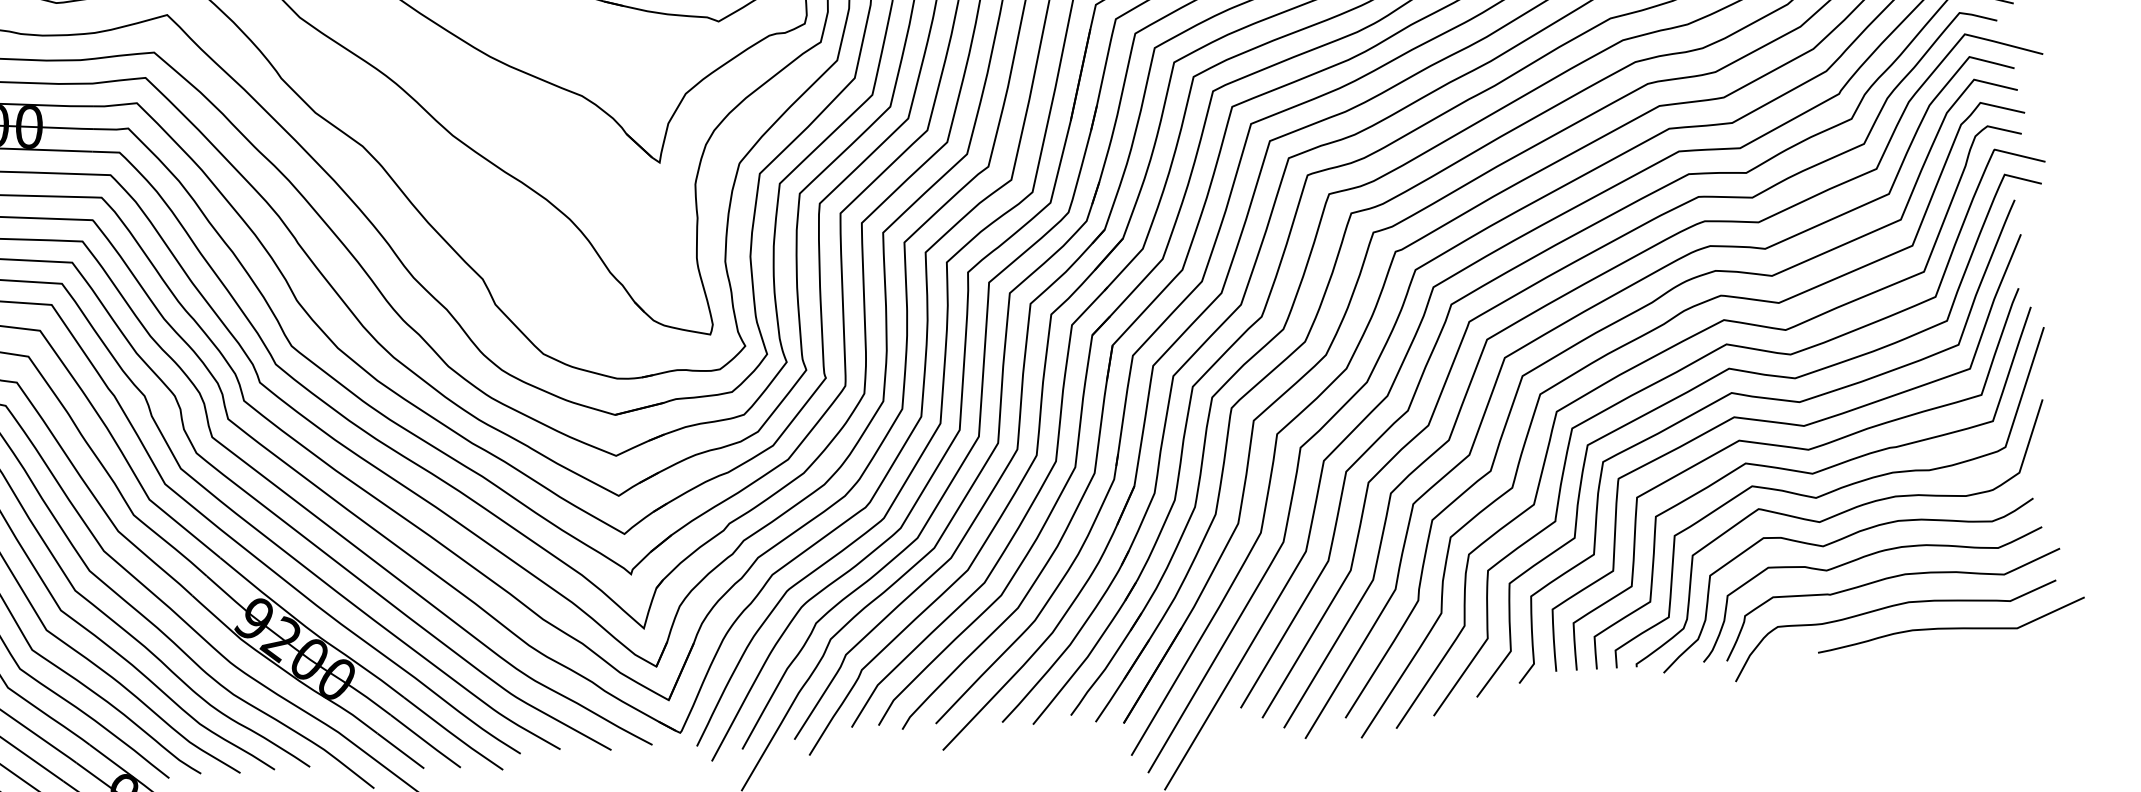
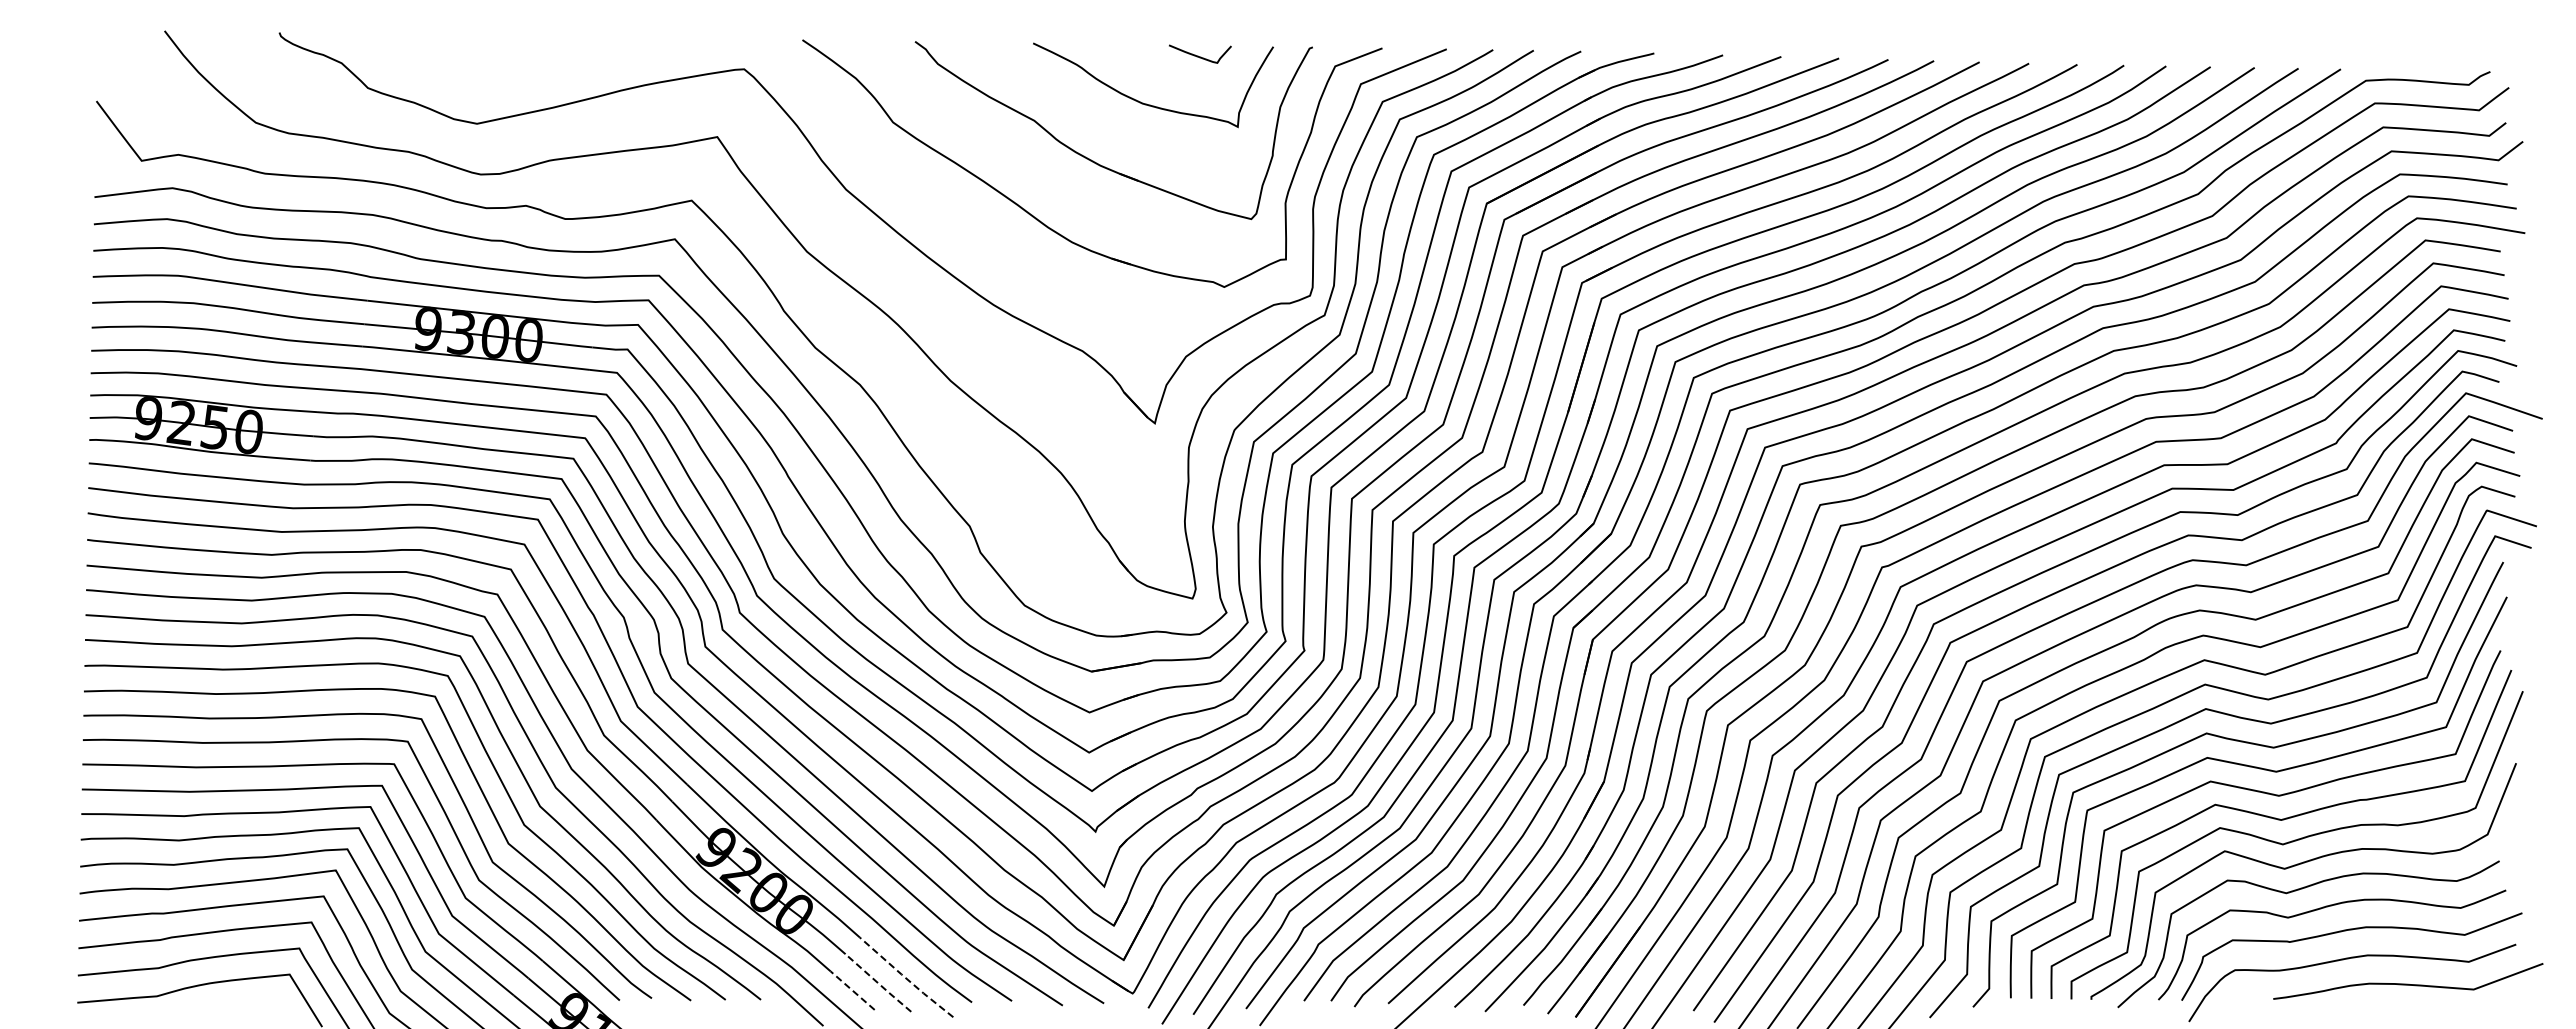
line: (452, 734) -> (905, 978), solid -> dashed
line: (426, 741) -> (878, 983), solid -> dashed
line: (400, 750) -> (852, 990), solid -> dashed

